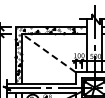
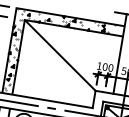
line: (48, 53) -> (59, 55), dashed -> solid

